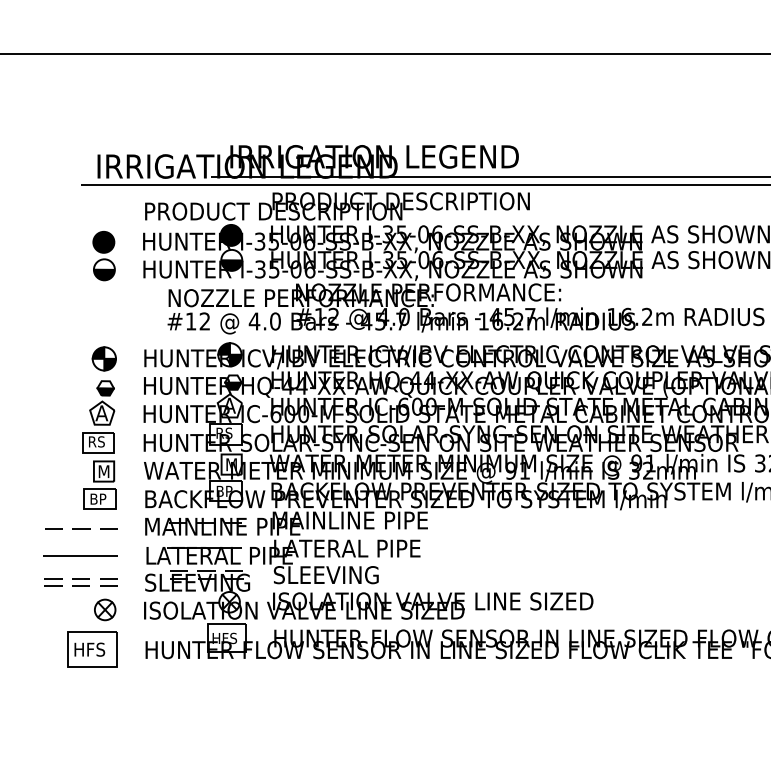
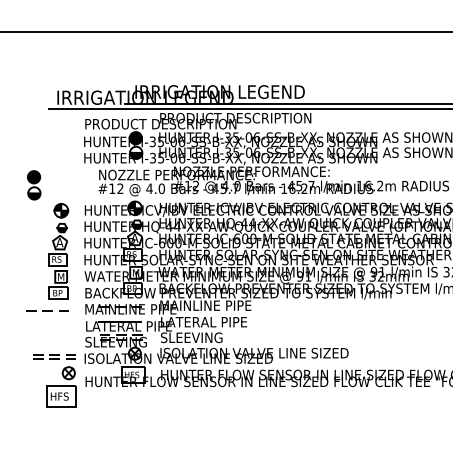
part: (104, 256) -> (34, 185), moved
line: (79, 555) -> (46, 326), removed
part: (80, 622) -> (54, 380), moved

